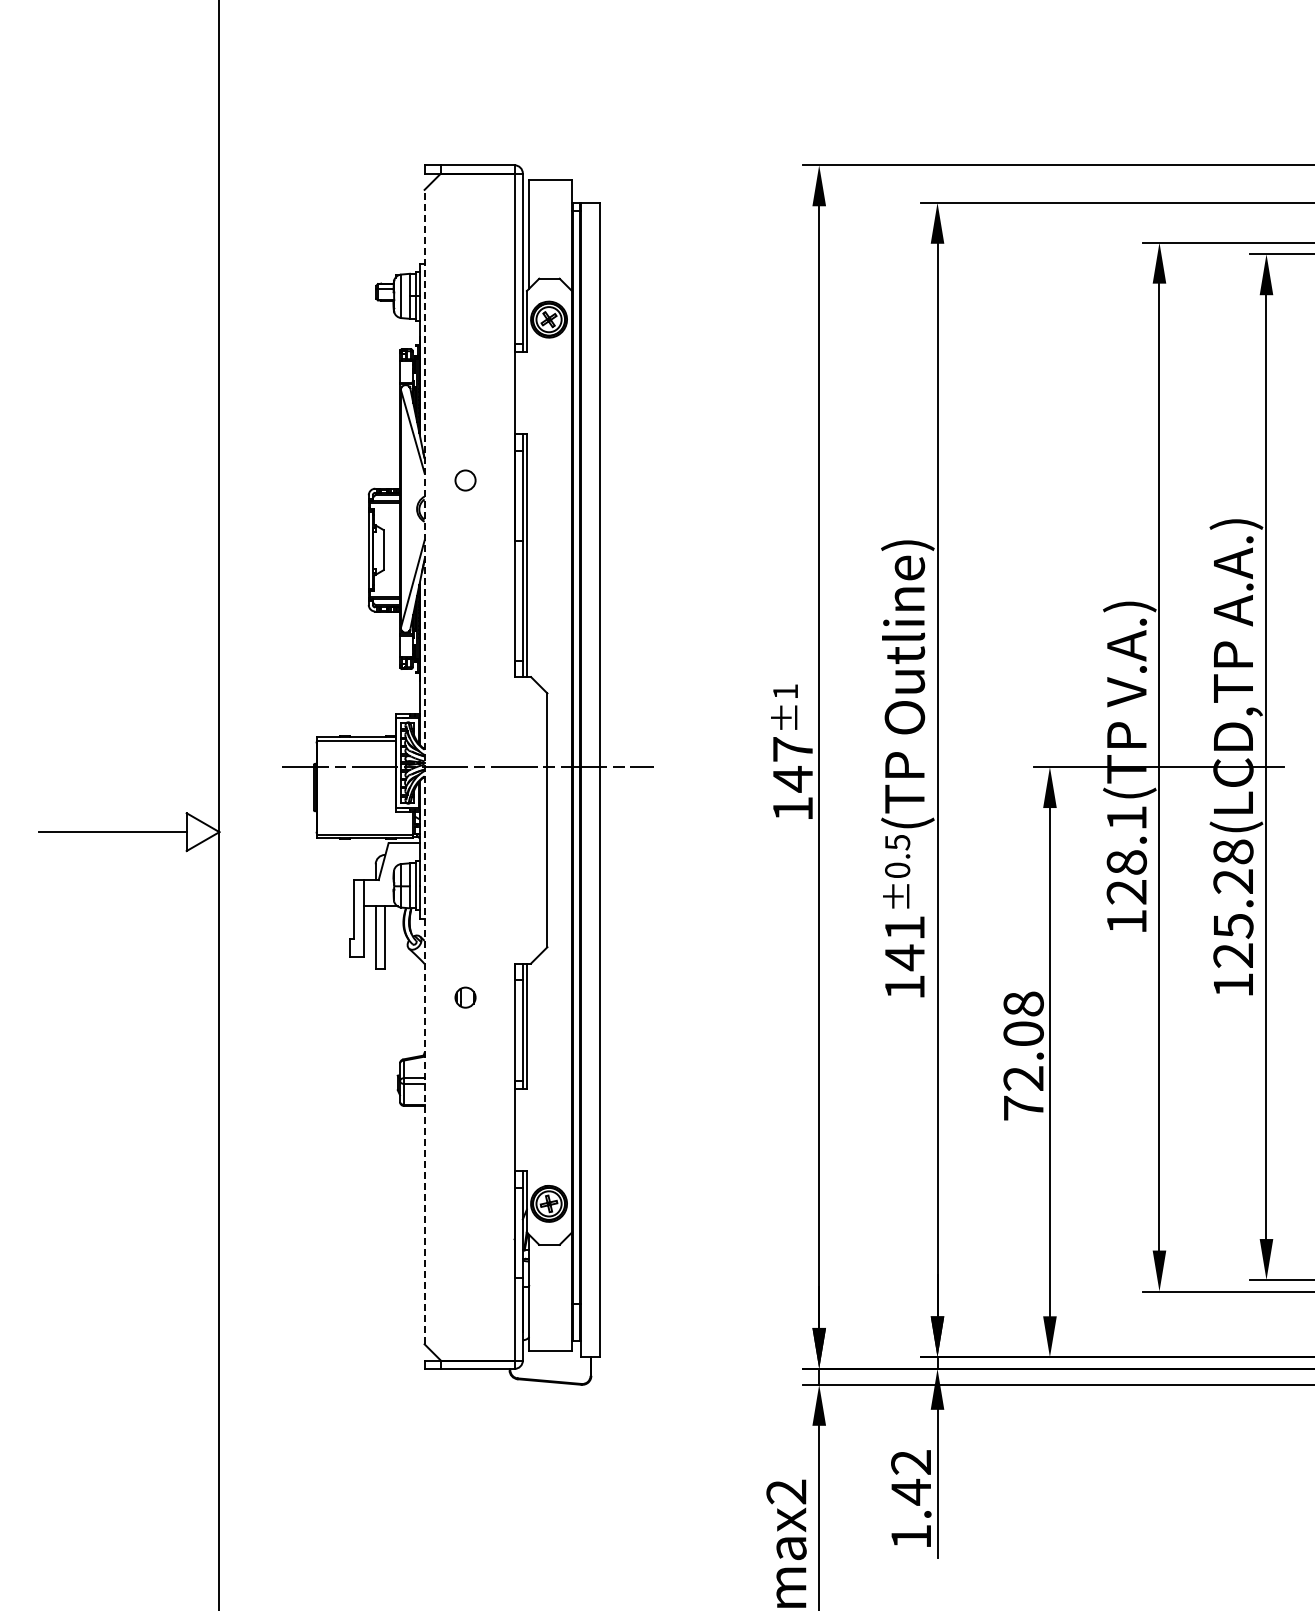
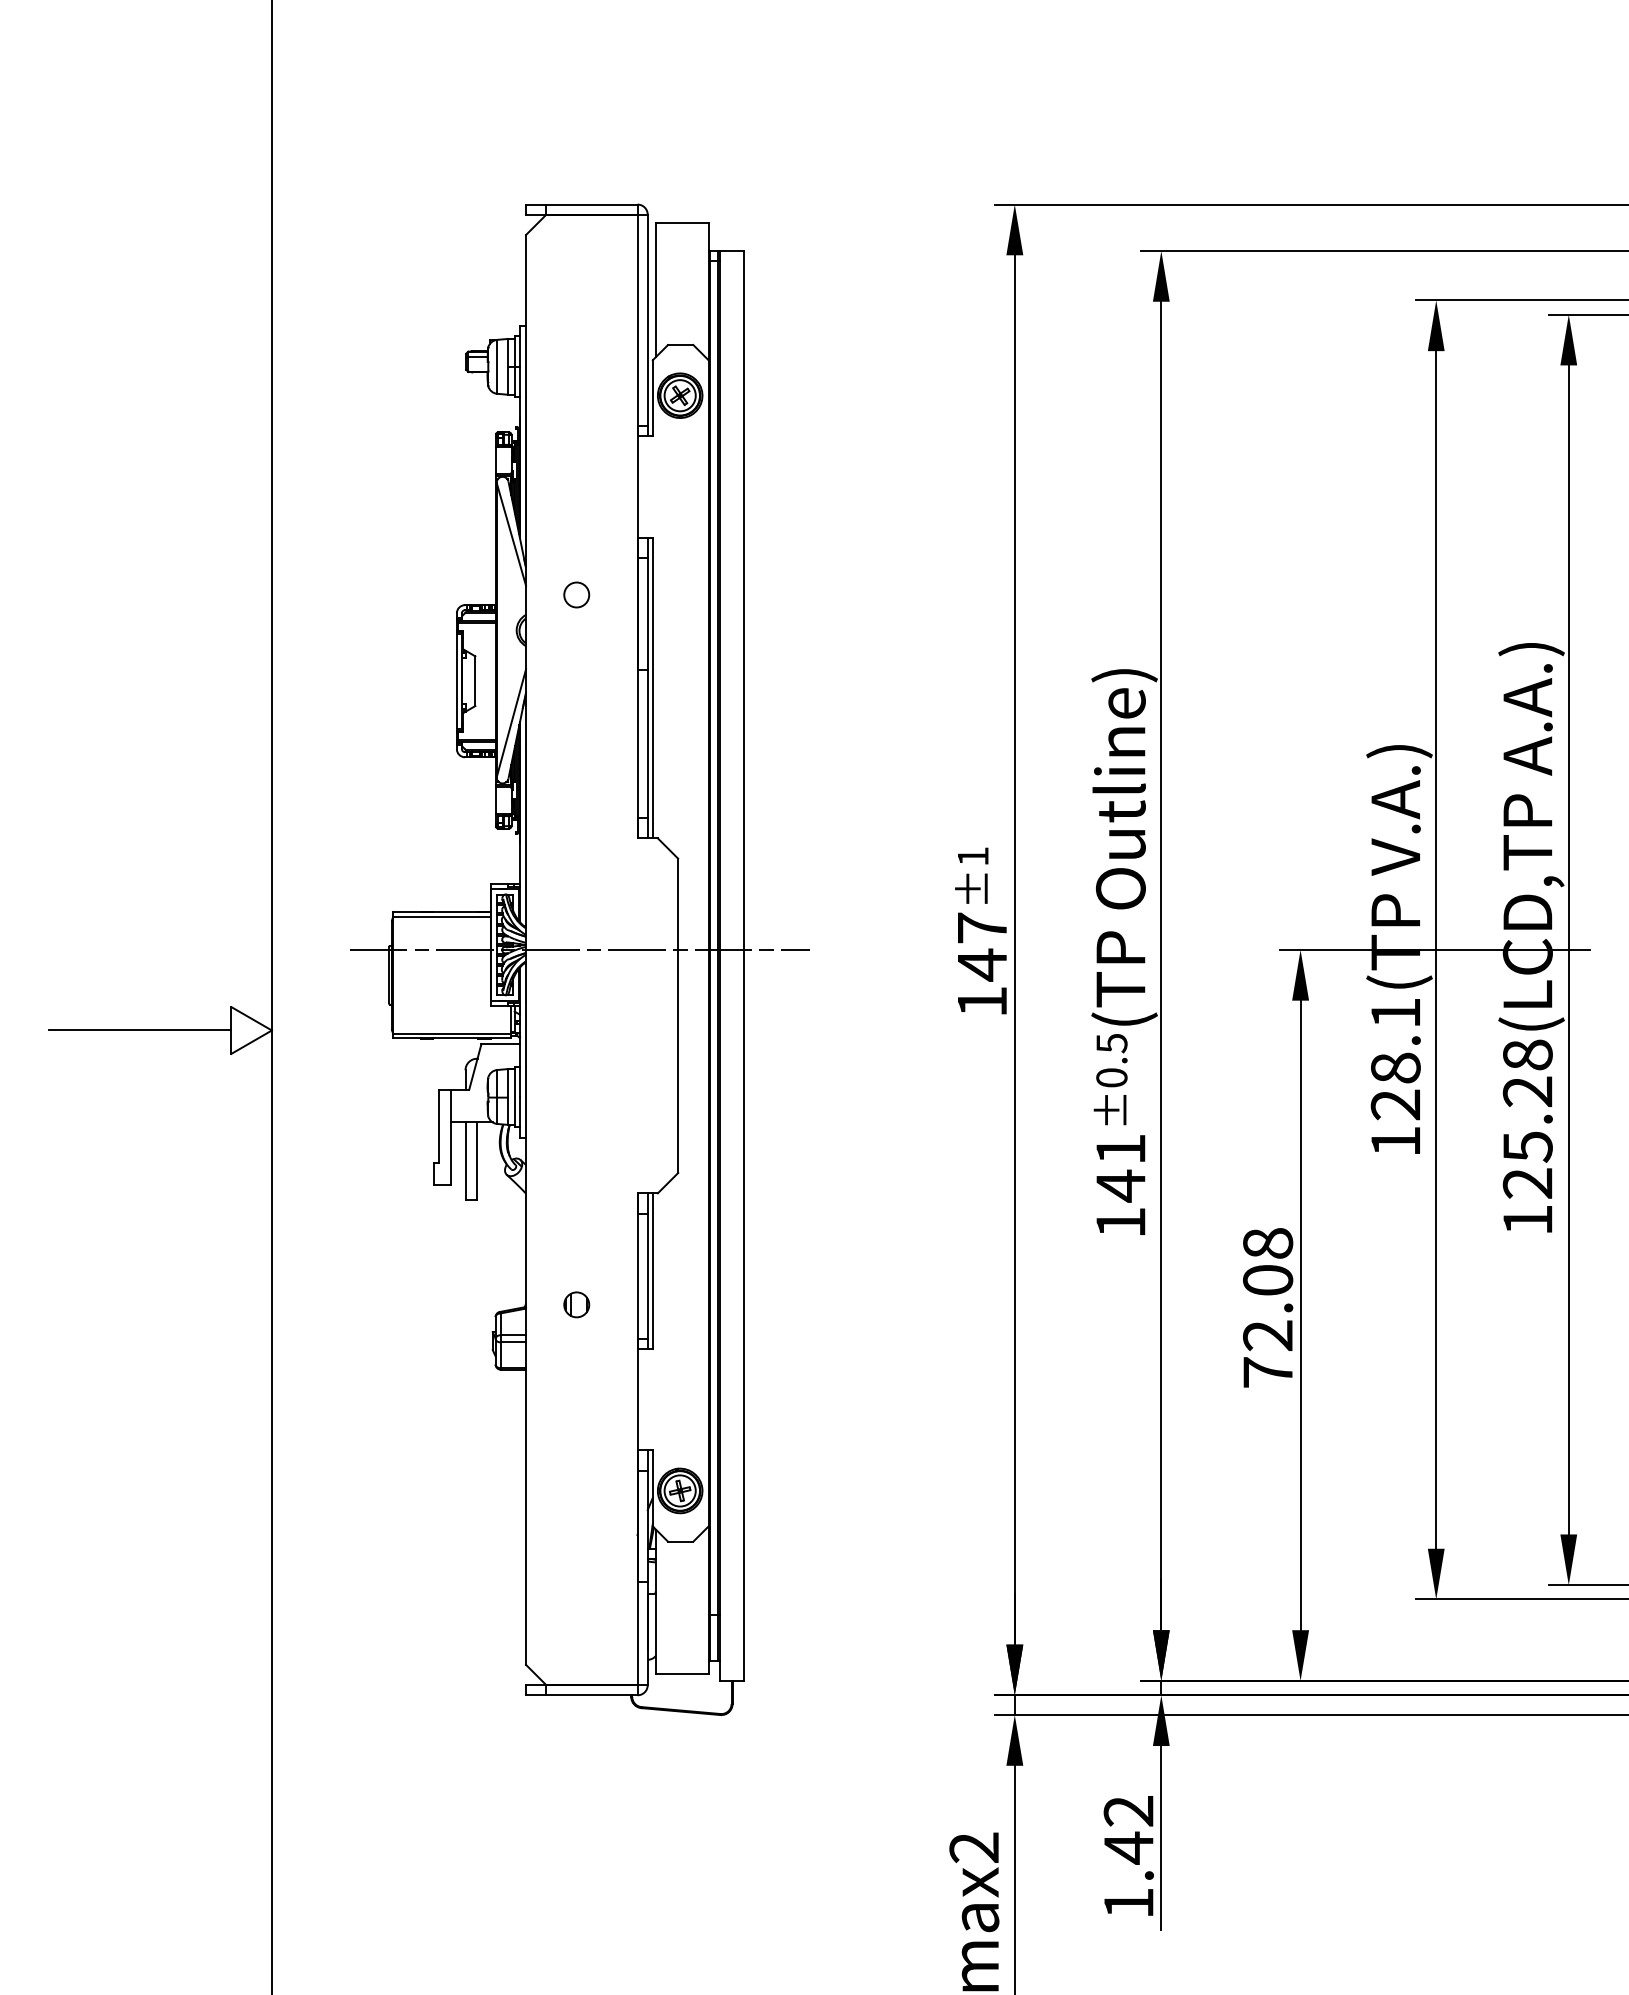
line: (424, 766) -> (525, 949), dashed -> solid
part: (465, 997) -> (576, 1304), moved

